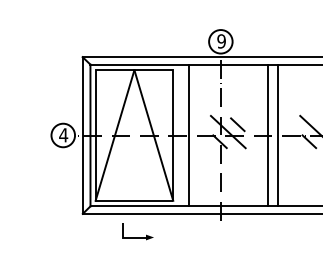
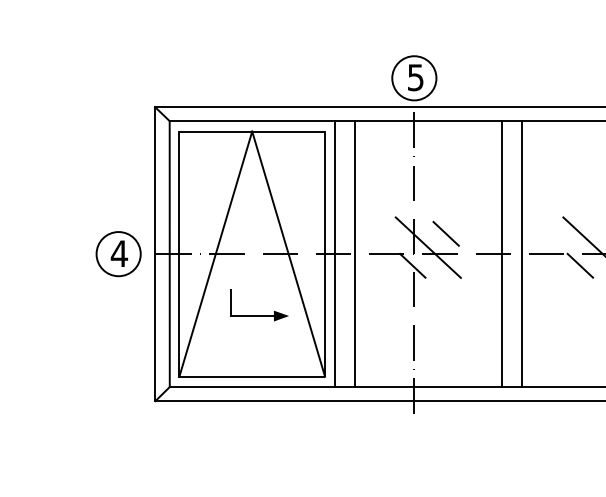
text: (221, 41) -> (415, 77), 9 -> 5
line: (178, 135) -> (334, 254), added
part: (137, 231) -> (257, 304), moved

